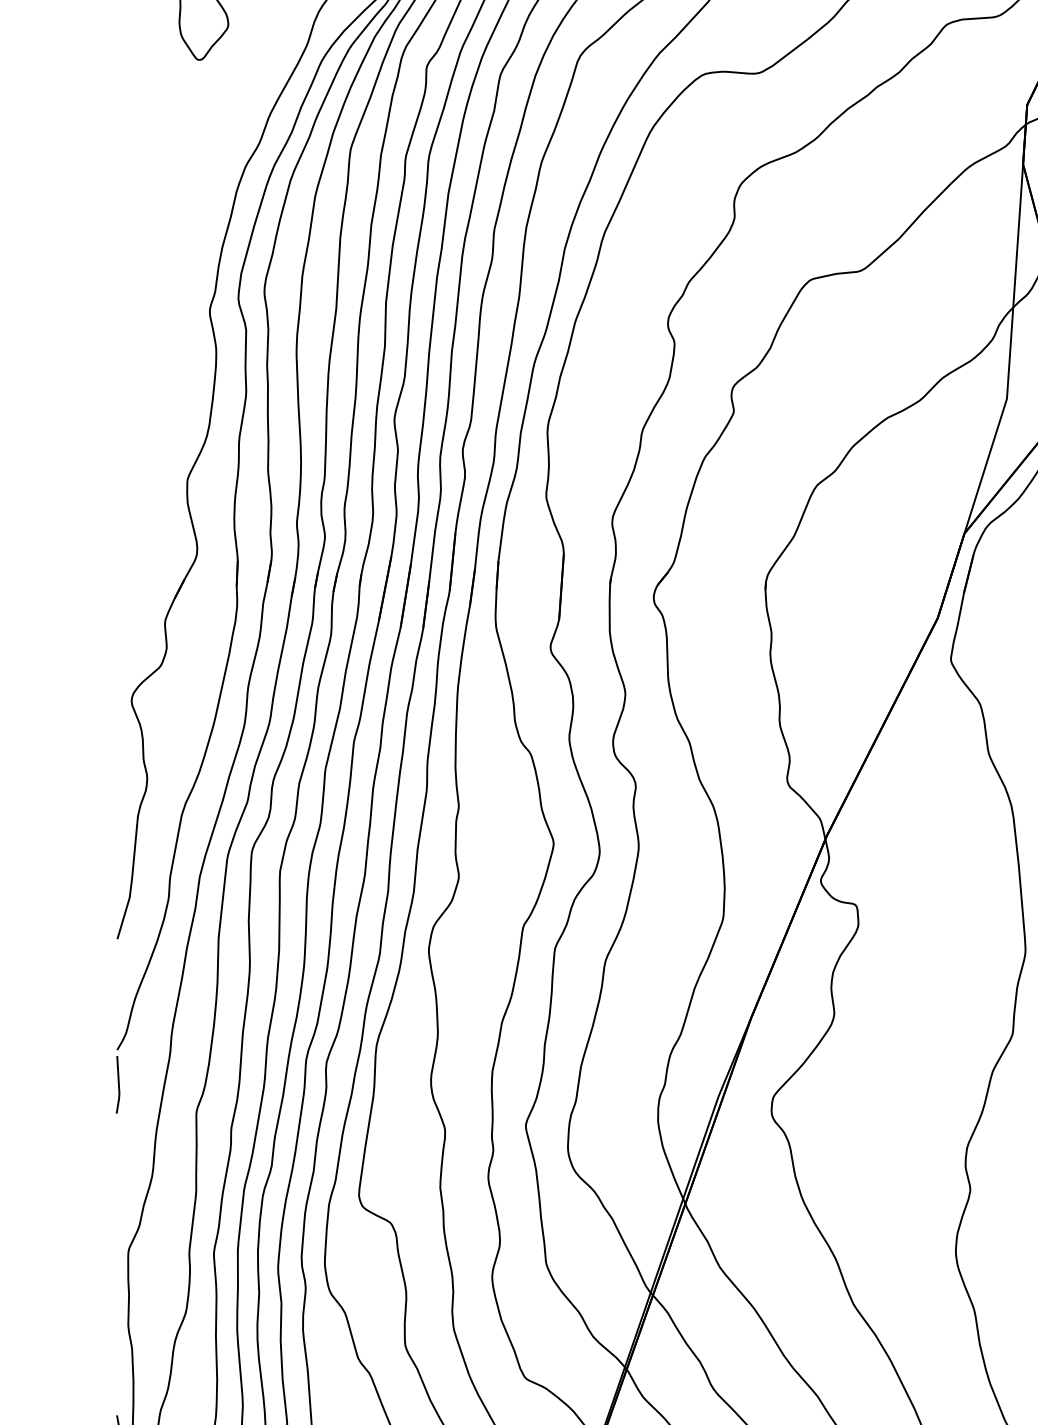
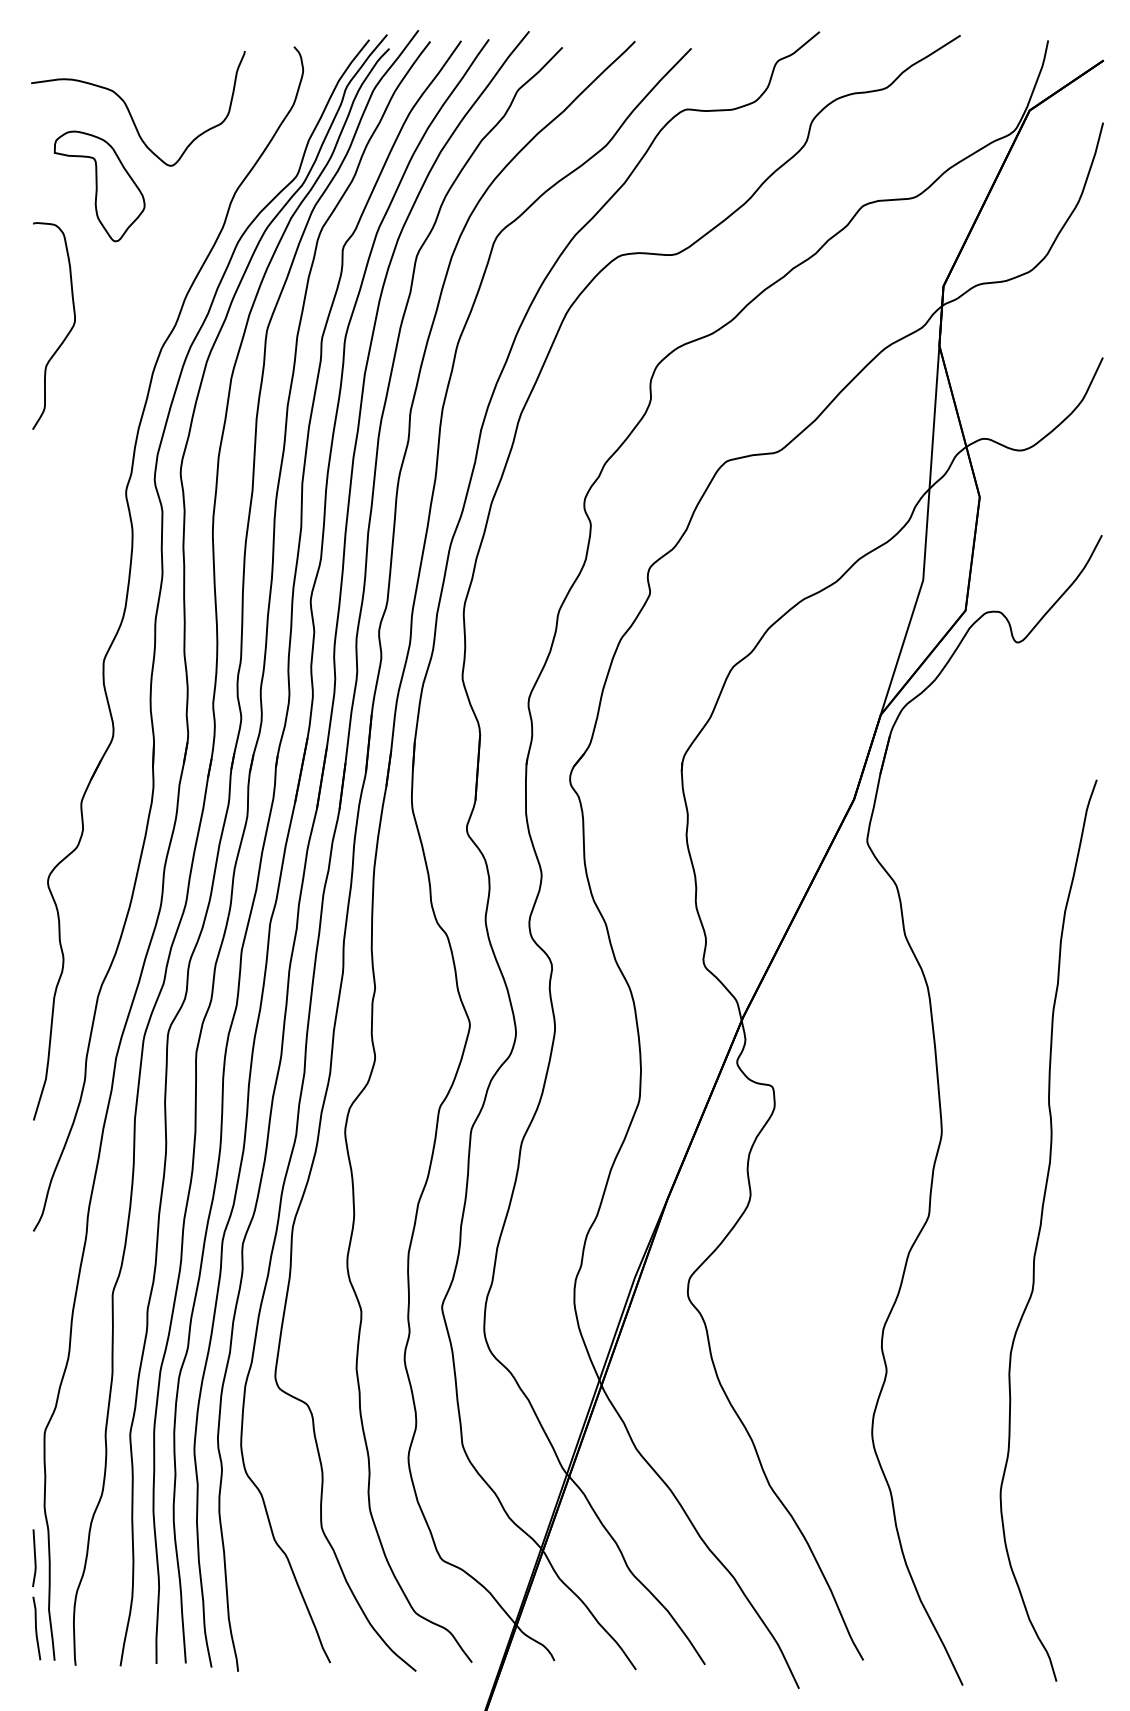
curve: (151, 152) -> (67, 333), added
line: (118, 1084) -> (34, 1557), moved

